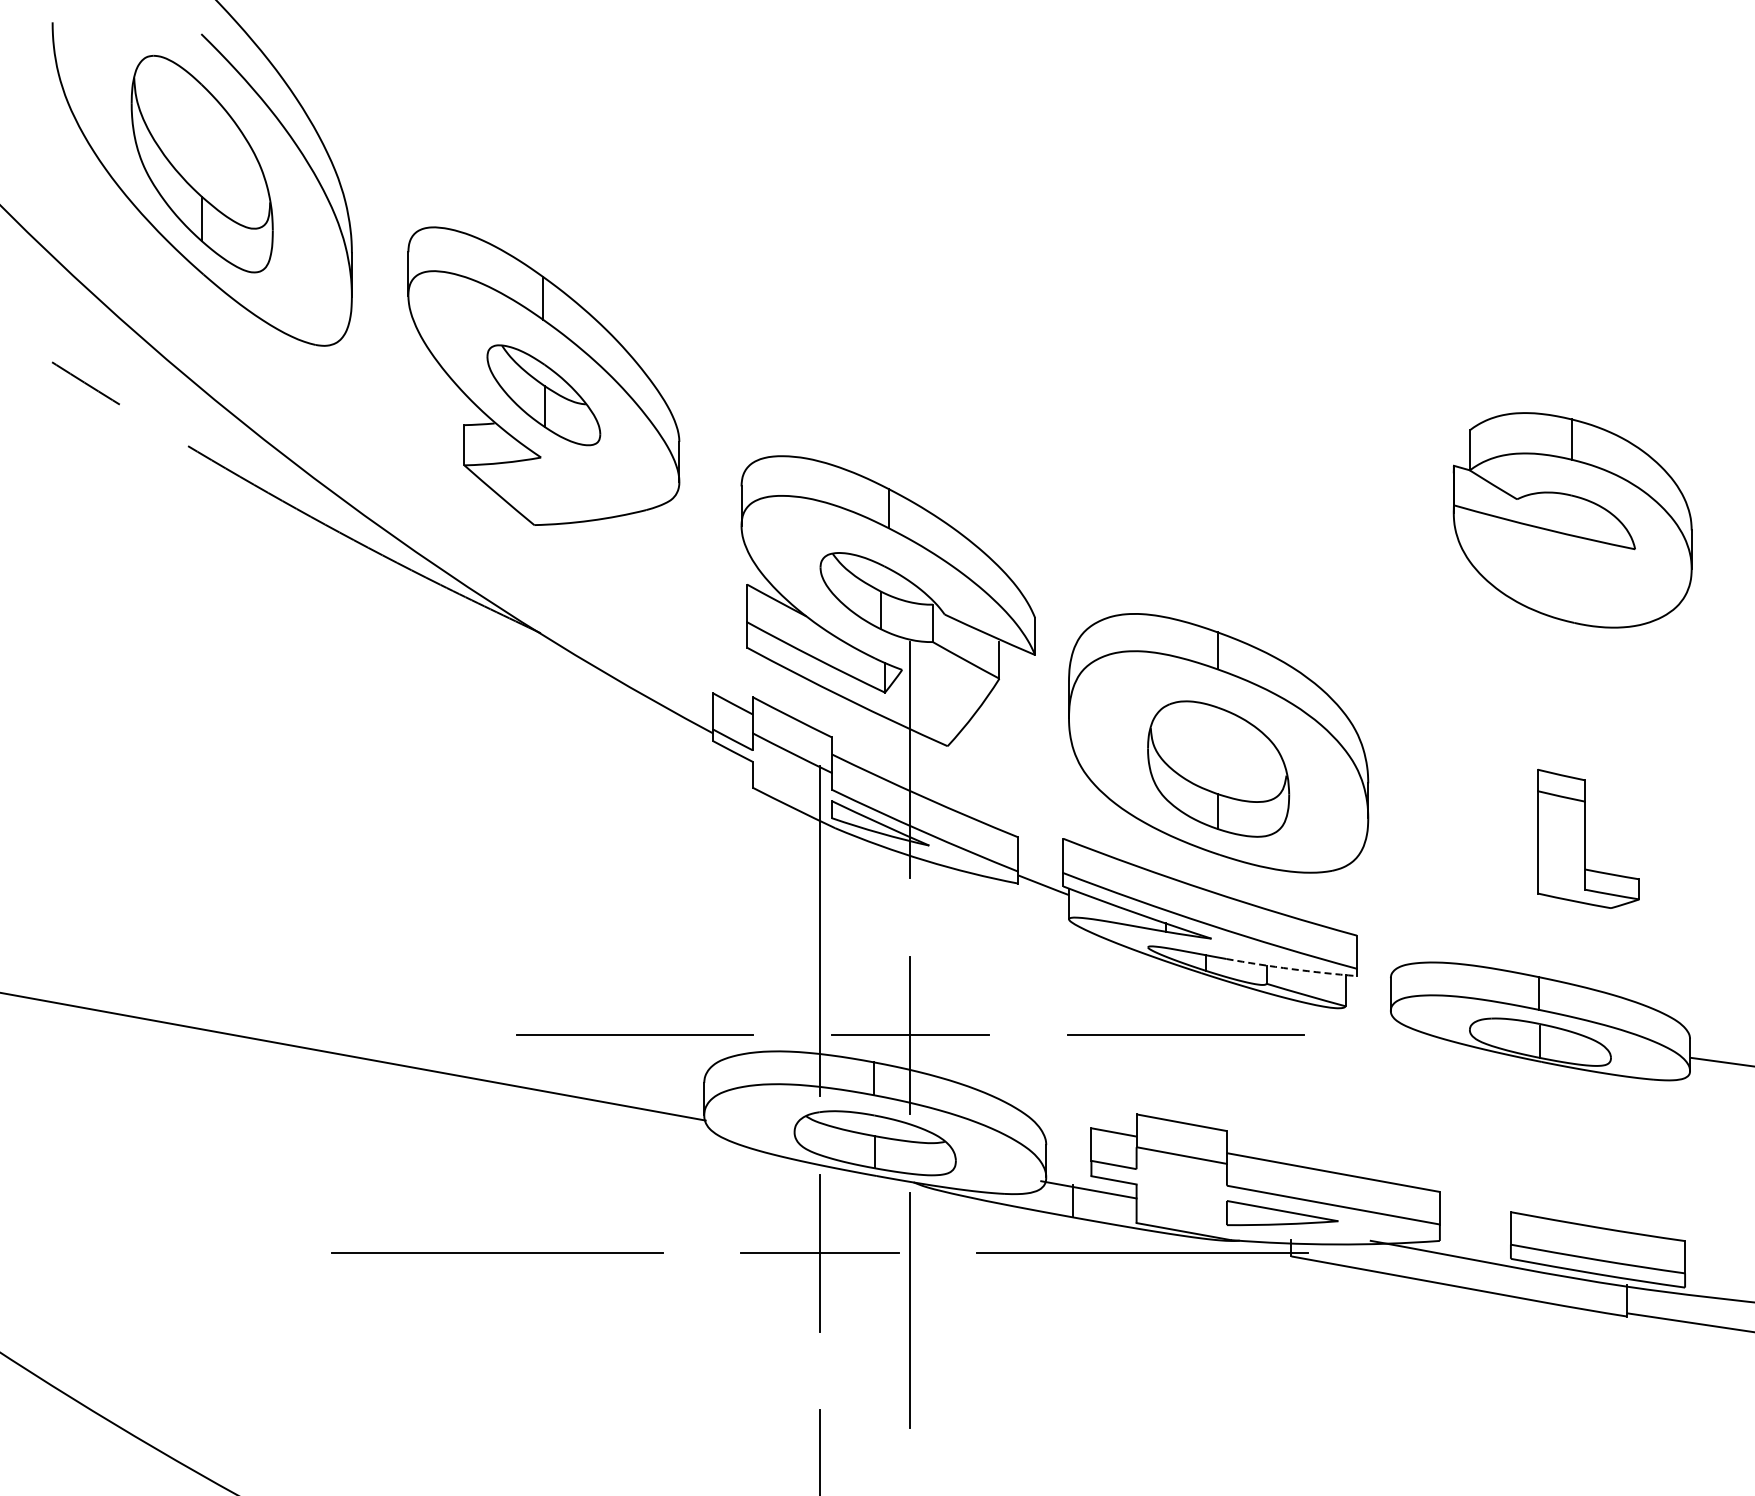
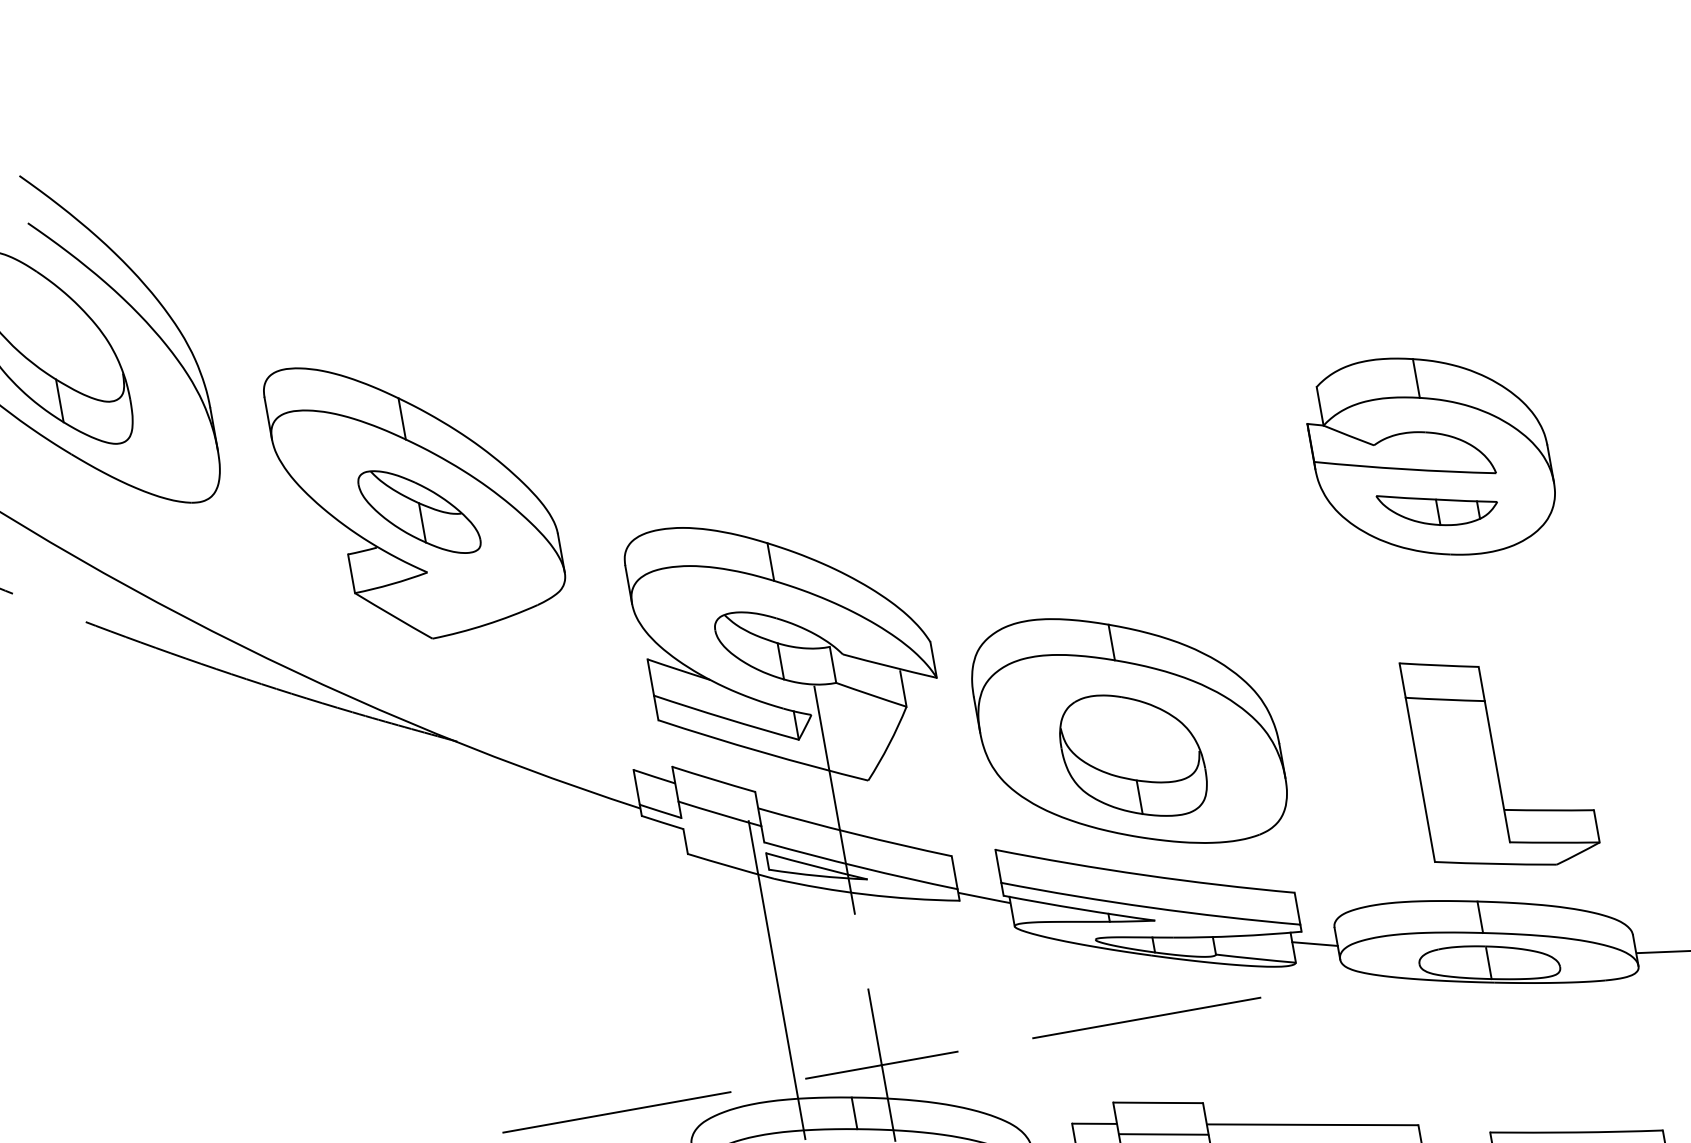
part: (1570, 572) -> (1437, 506), added
part: (1588, 838) -> (1500, 759), size x1.67
arc: (1291, 969) -> (1237, 936), dashed -> solid
line: (1367, 990) -> (1314, 943), added

